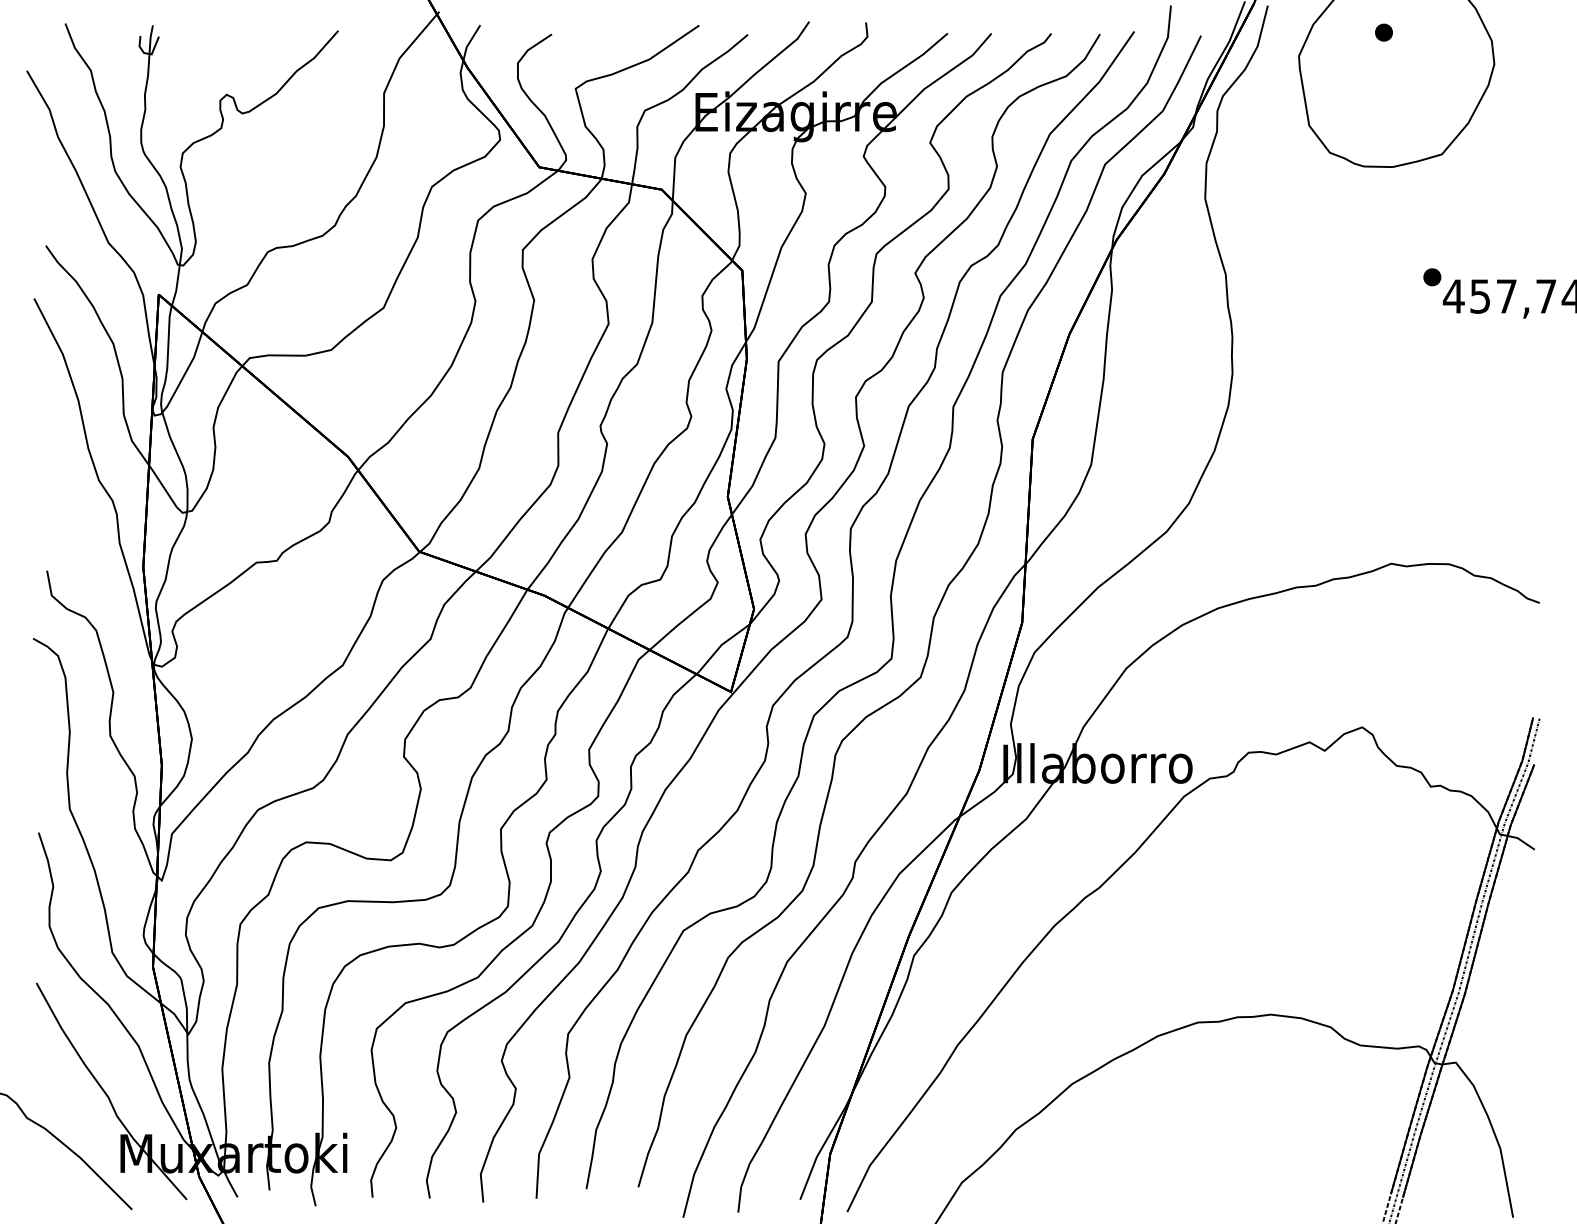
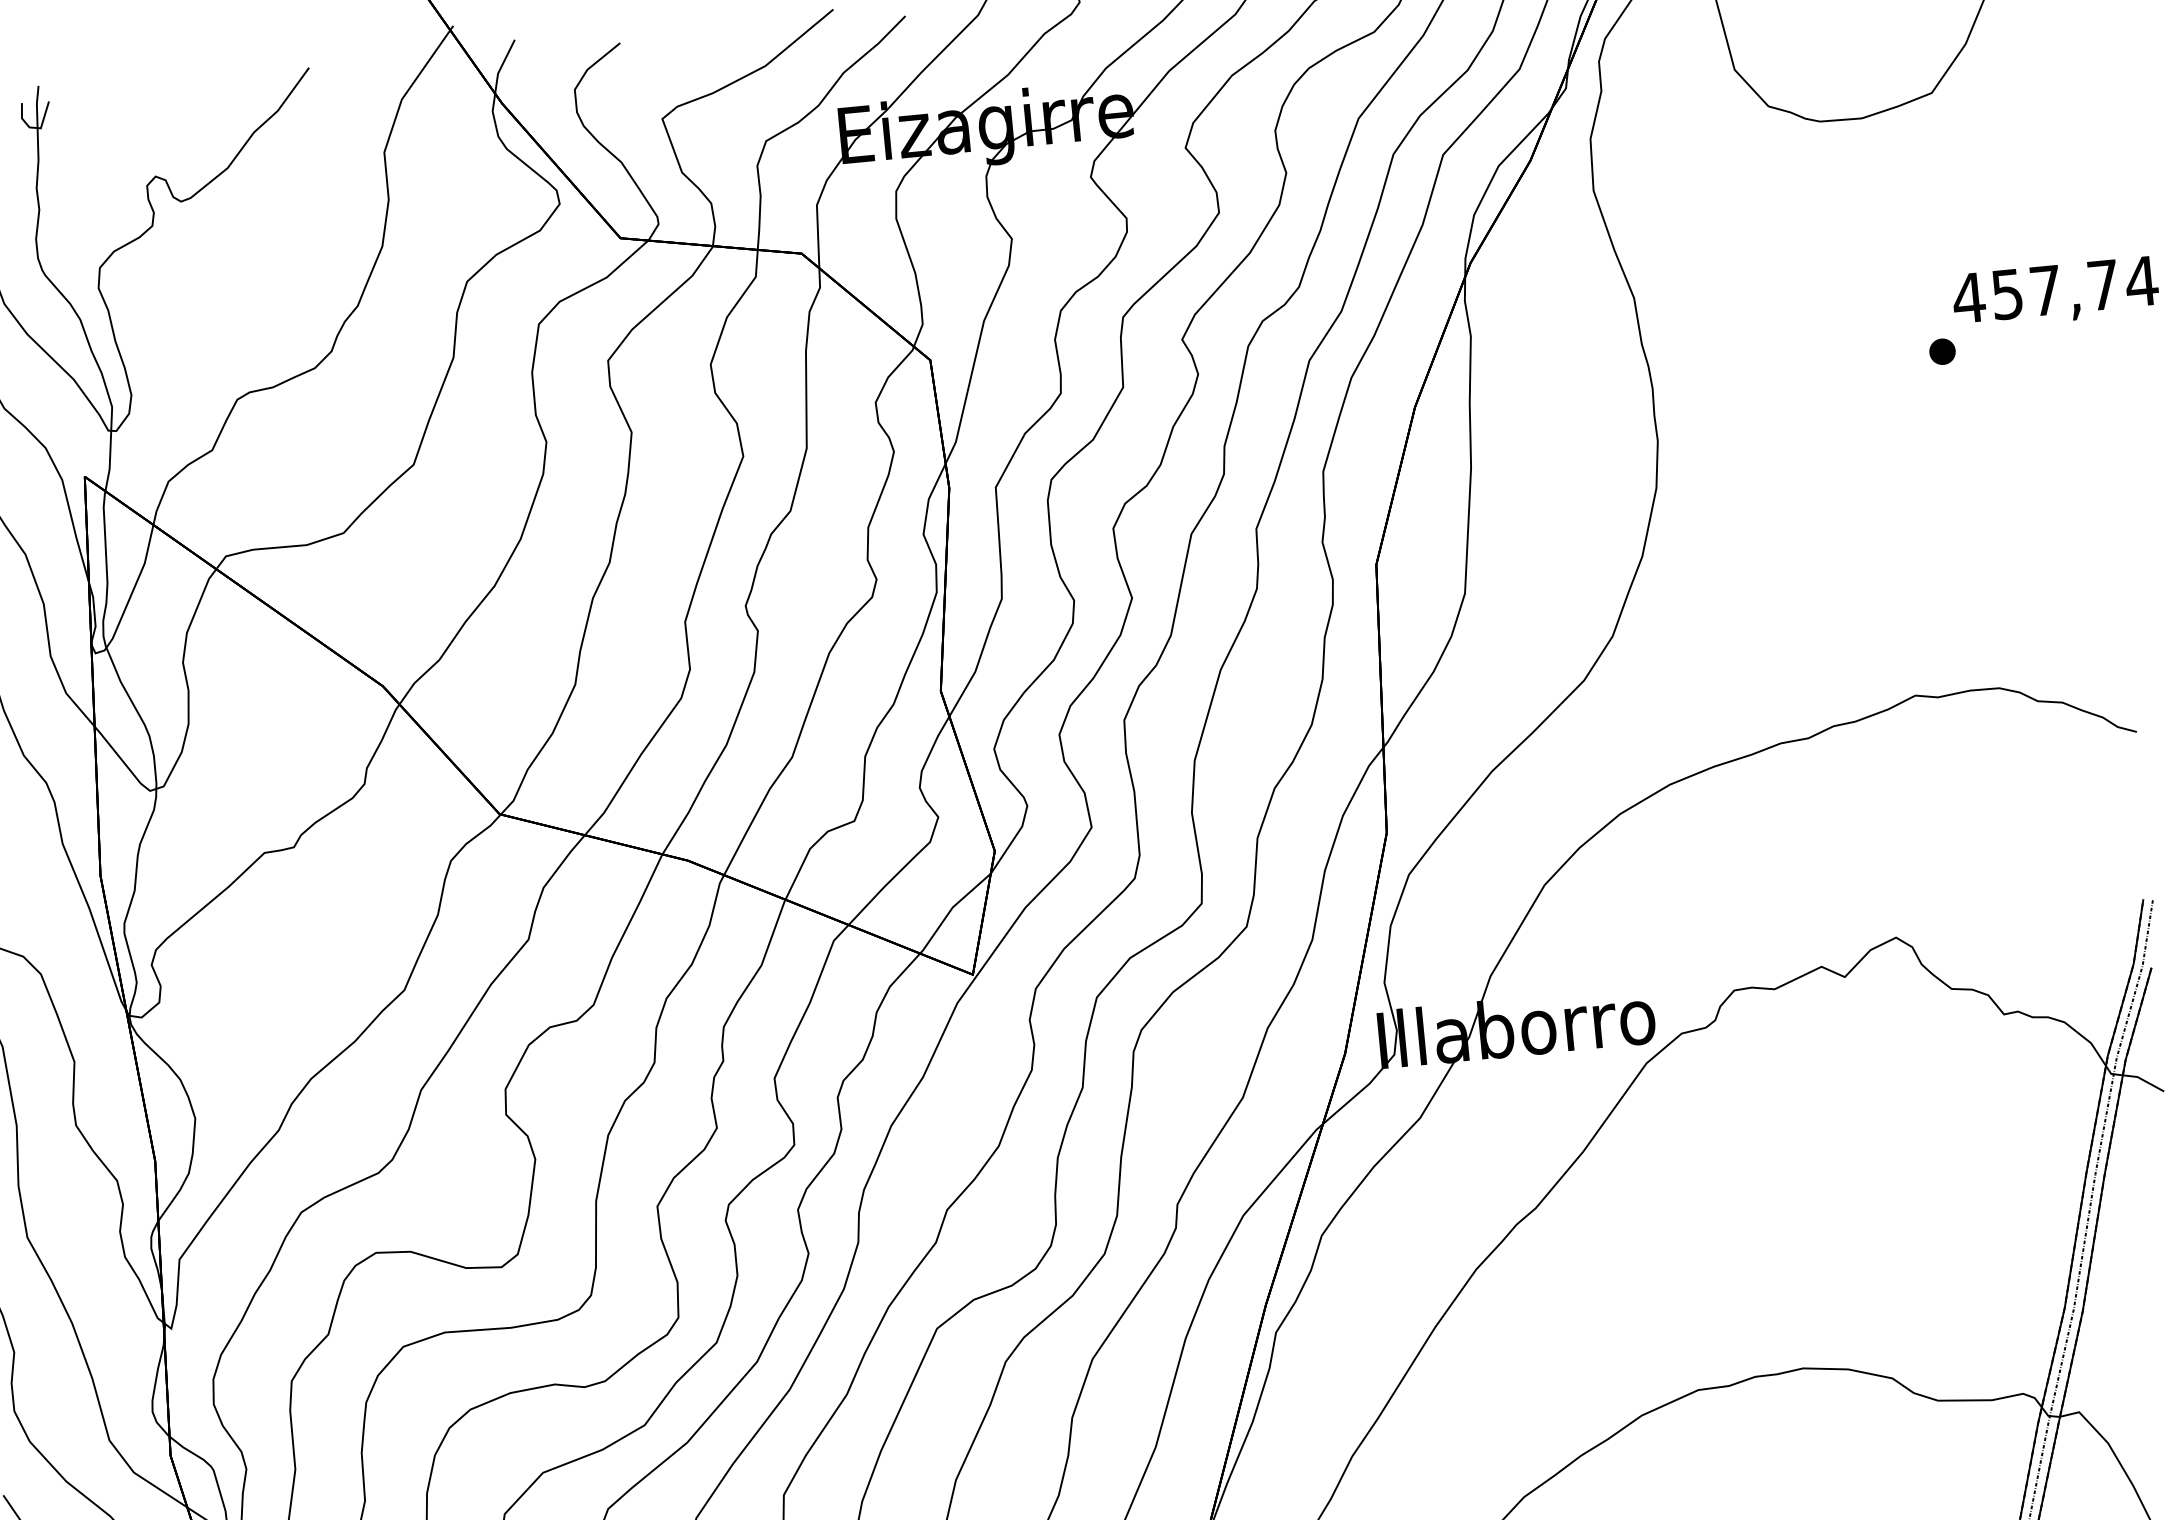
part: (1432, 277) -> (1942, 352), moved

